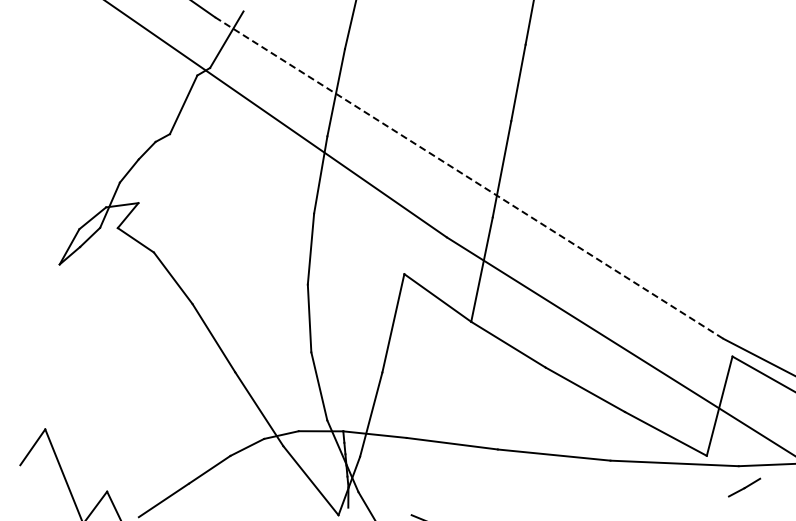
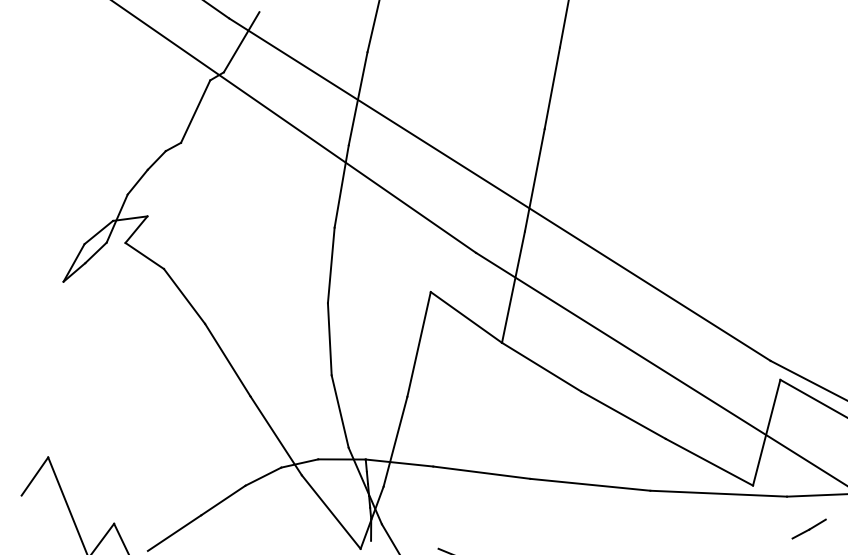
line: (469, 178) -> (500, 190), dashed -> solid
line: (744, 487) -> (809, 528), moved

